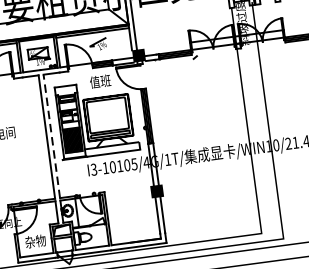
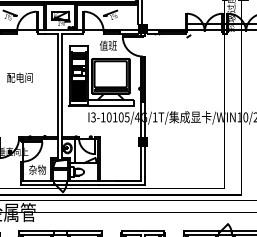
line: (51, 136) -> (62, 85), dashed -> solid

